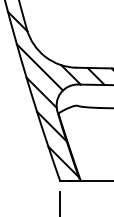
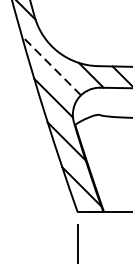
line: (39, 67) -> (50, 65), solid -> dashed

